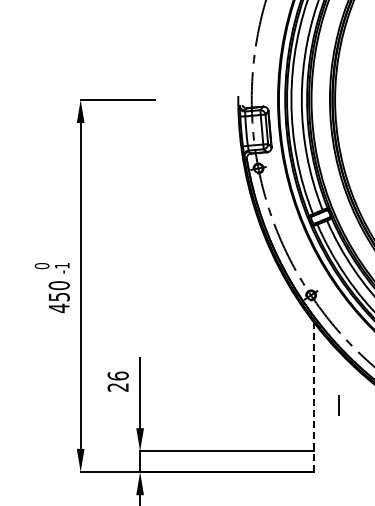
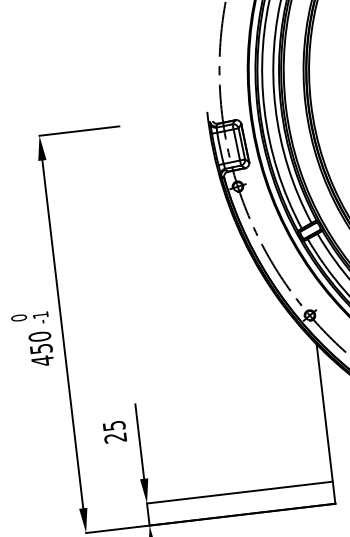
text: (117, 375) -> (113, 425), 26 -> 25
line: (314, 397) -> (326, 424), dashed -> solid

